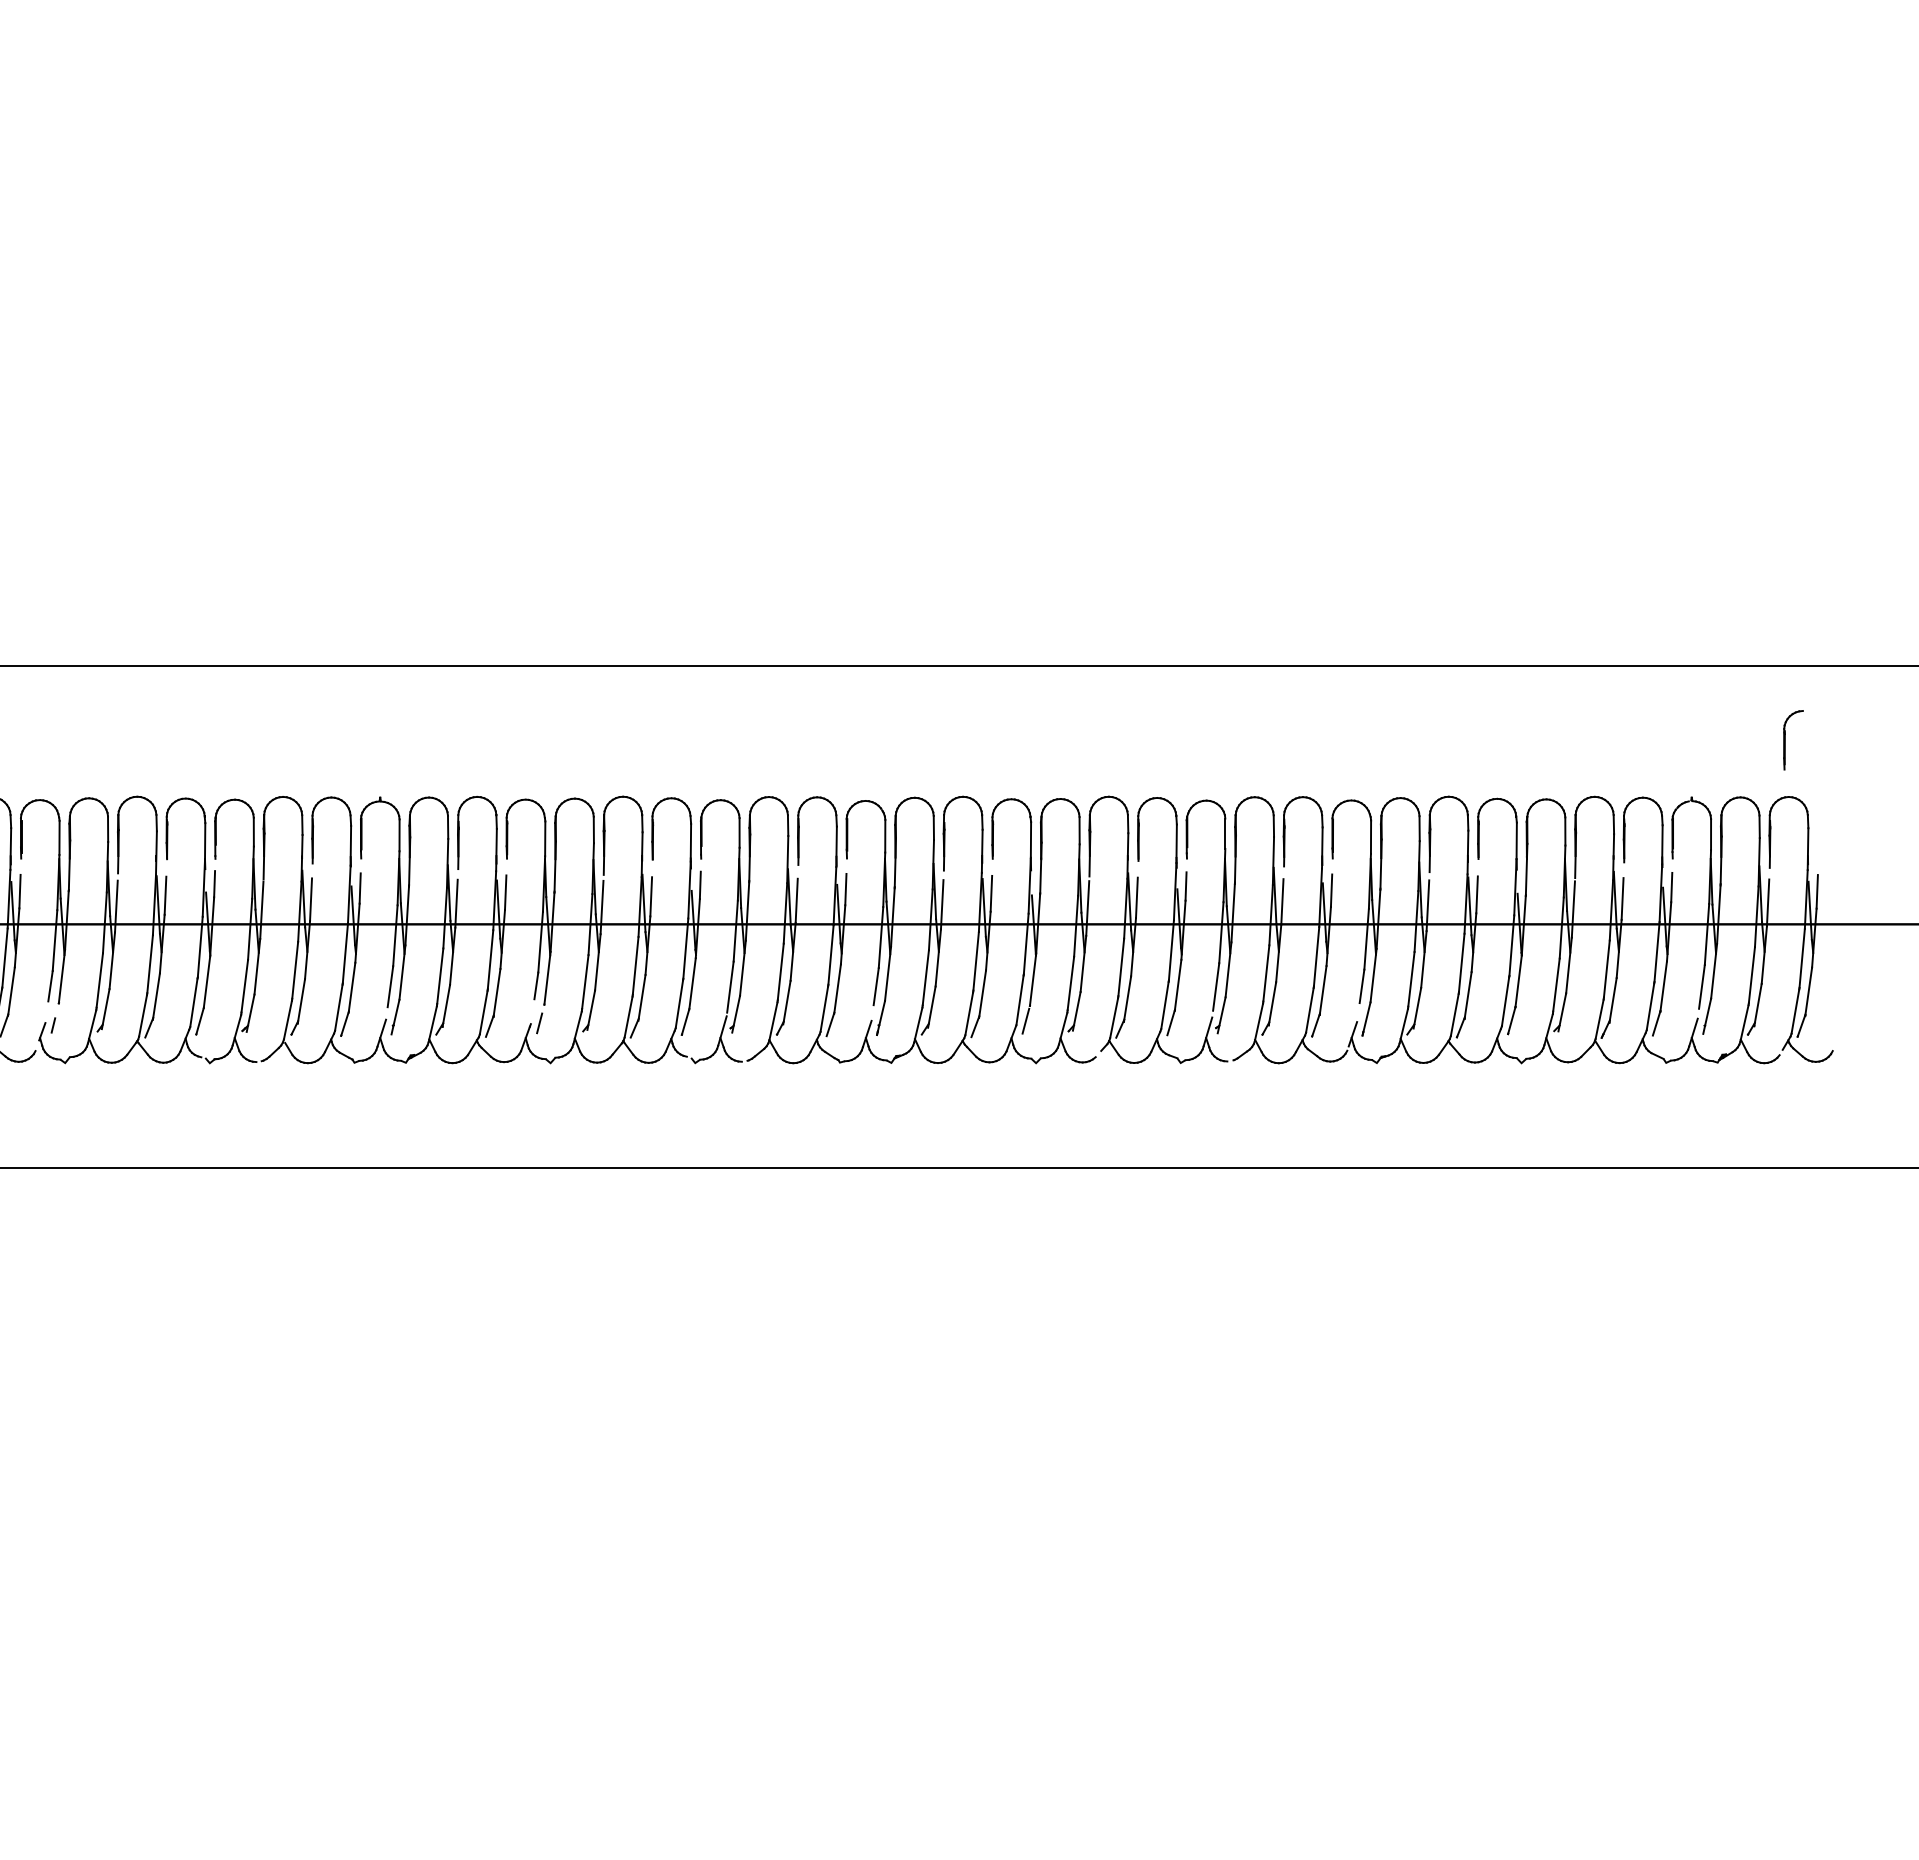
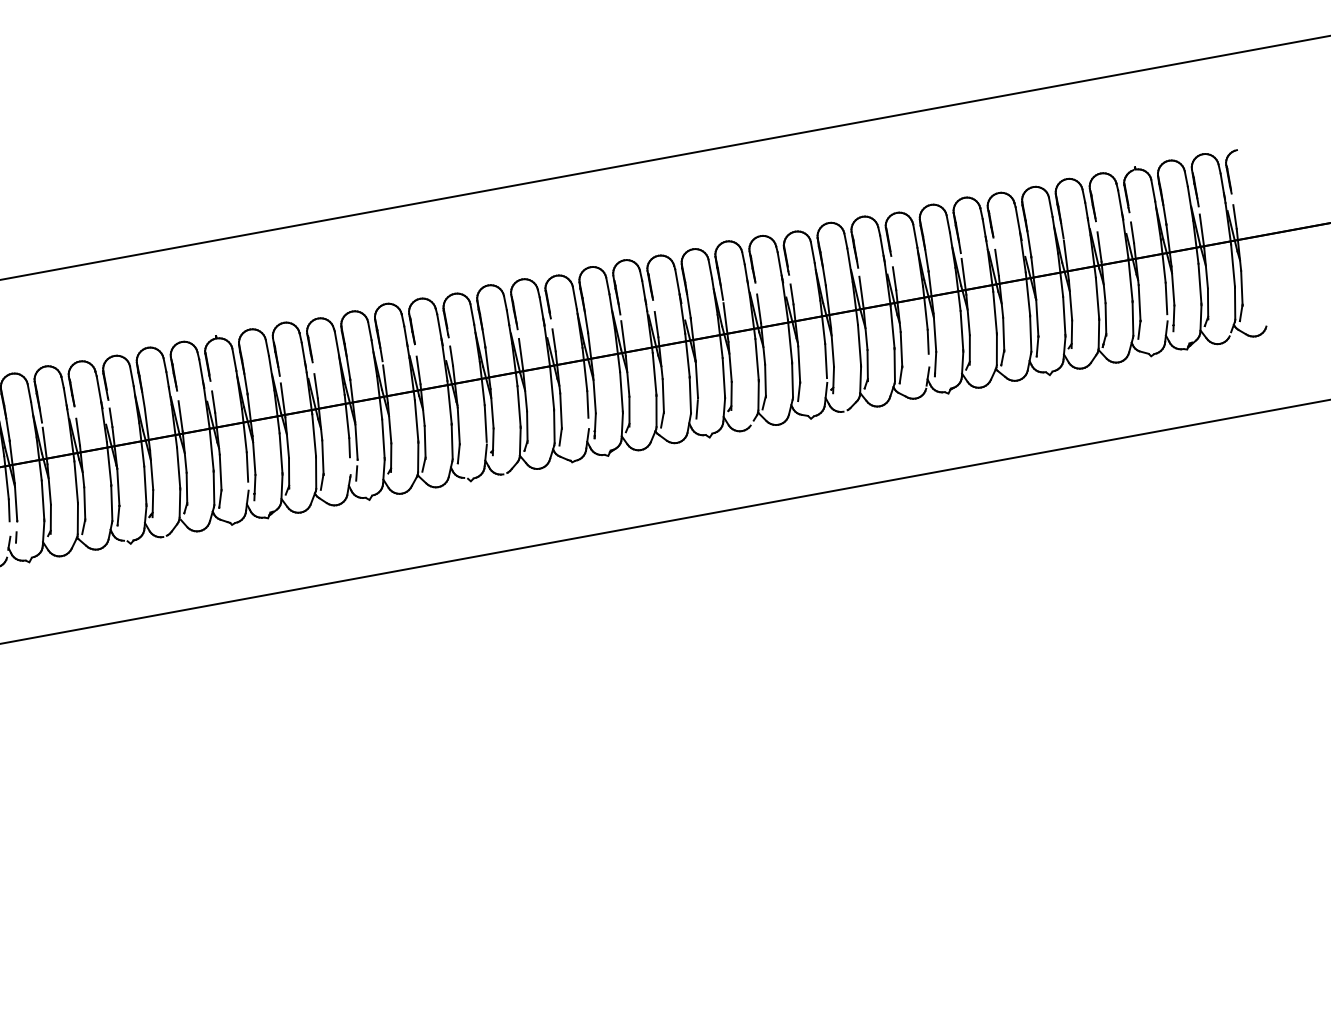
part: (1785, 740) -> (1228, 173), moved

